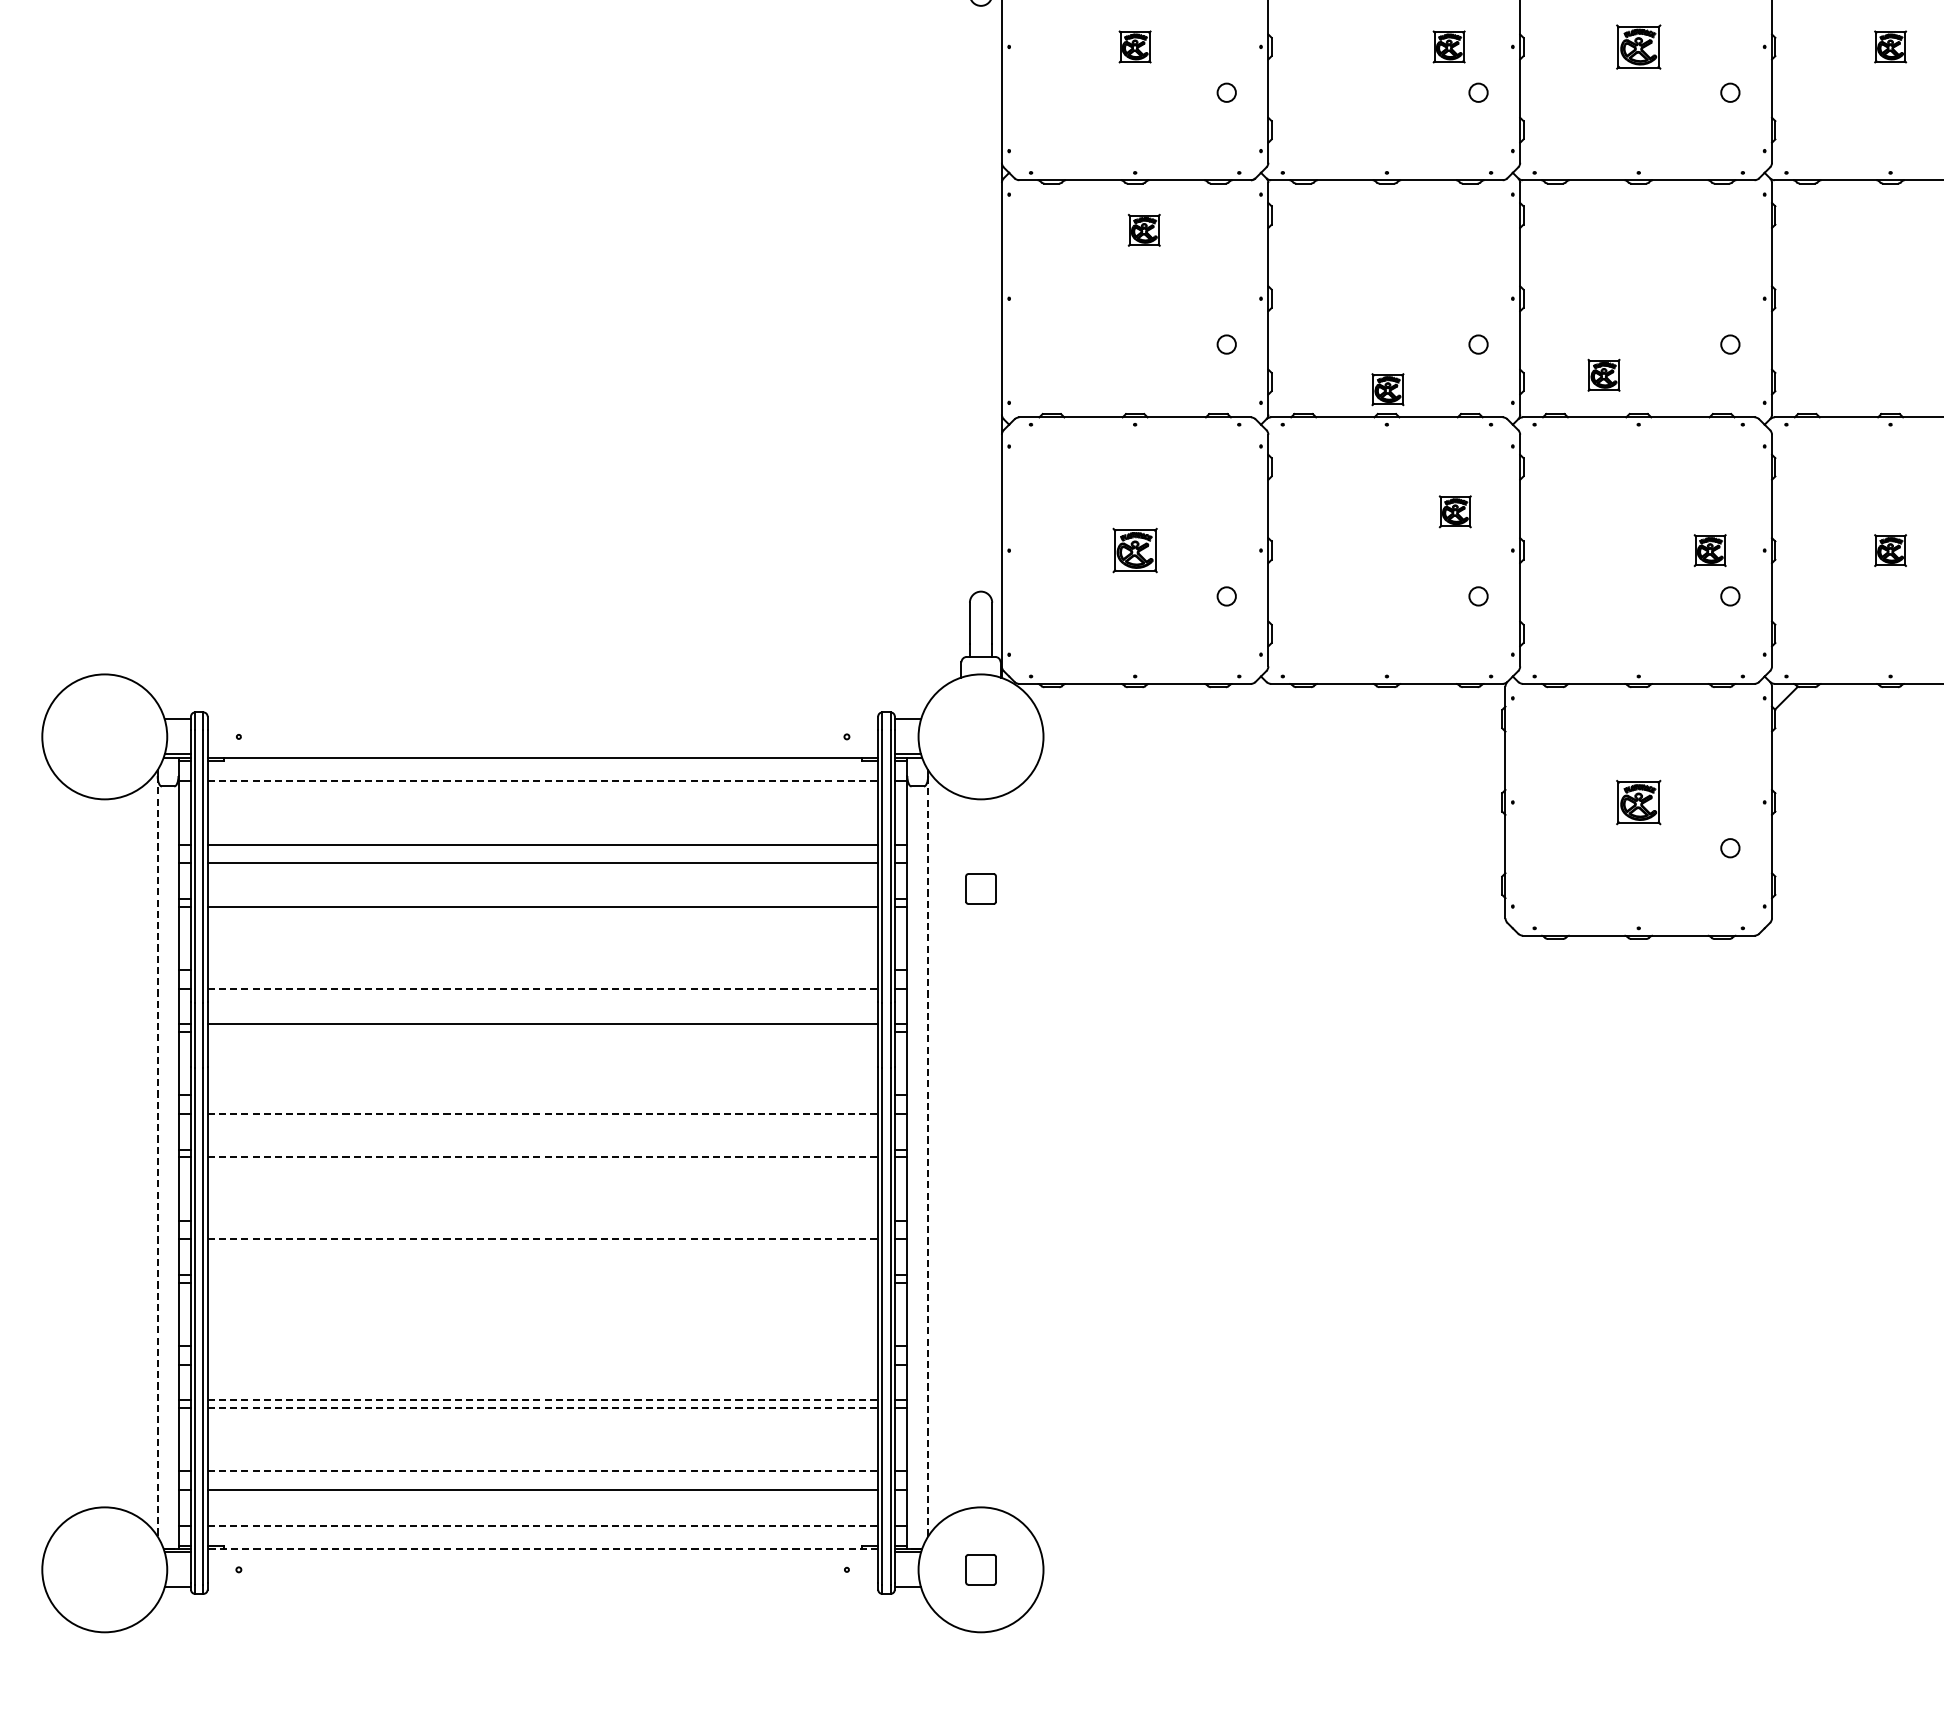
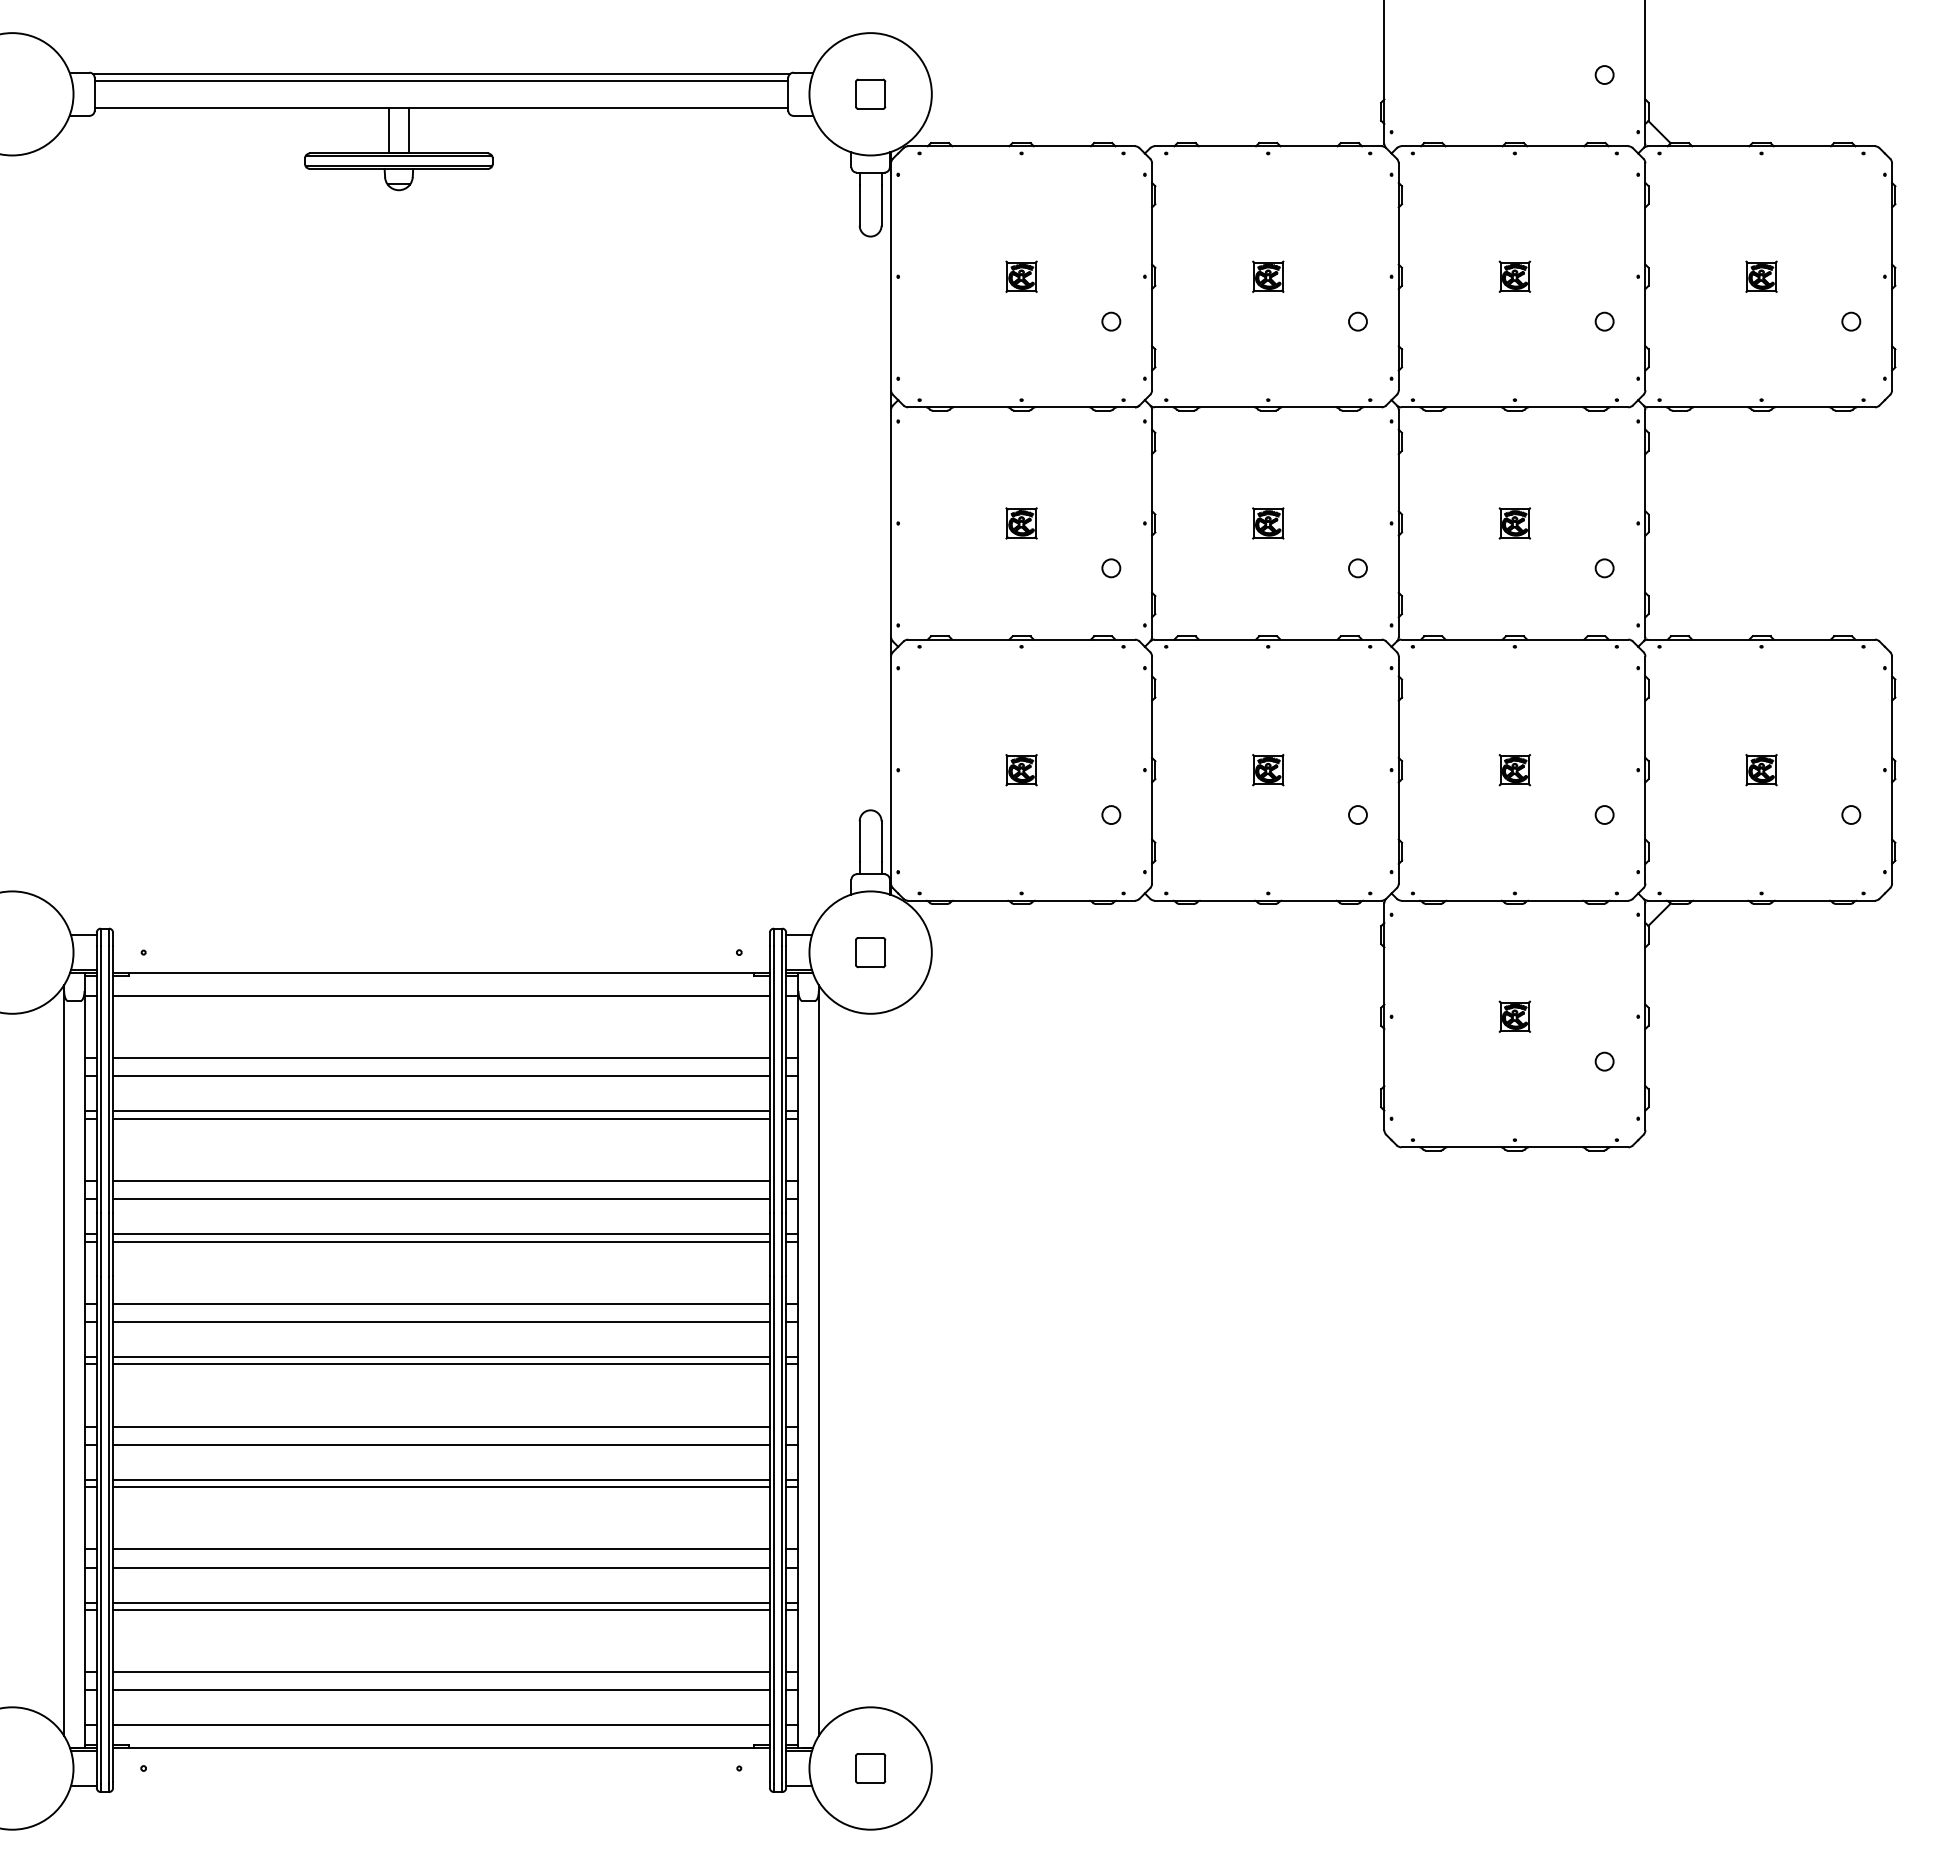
part: (1449, 46) -> (1268, 276), moved
part: (1638, 46) -> (1514, 276), size x0.71
part: (1144, 230) -> (1021, 523), moved
part: (1603, 375) -> (1514, 523), moved
part: (1388, 389) -> (1268, 523), moved
part: (1455, 512) -> (1268, 770), moved
part: (1135, 550) -> (1021, 770), size x0.71
part: (1709, 550) -> (1514, 770), moved
line: (543, 781) -> (442, 996), dashed -> solid
part: (1638, 802) -> (1514, 1016), size x0.71
part: (980, 888) -> (870, 952), moved
line: (542, 899) -> (441, 1111), added
line: (542, 969) -> (441, 1180), added
line: (543, 988) -> (442, 1199), dashed -> solid
line: (542, 1031) -> (441, 1241), added
line: (542, 1095) -> (441, 1303), added
line: (543, 1114) -> (442, 1322), dashed -> solid
line: (542, 1149) -> (441, 1356), added
line: (927, 1155) -> (818, 1362), dashed -> solid
line: (158, 1156) -> (64, 1363), dashed -> solid
line: (543, 1157) -> (442, 1364), dashed -> solid
line: (542, 1220) -> (441, 1426), added
line: (543, 1239) -> (442, 1444), dashed -> solid
line: (542, 1274) -> (441, 1479), added
line: (542, 1282) -> (441, 1487), added
line: (542, 1346) -> (441, 1549), added
line: (542, 1364) -> (441, 1567), added
line: (543, 1400) -> (442, 1602), dashed -> solid
line: (543, 1407) -> (442, 1609), dashed -> solid
line: (543, 1471) -> (442, 1672), dashed -> solid
line: (543, 1525) -> (442, 1725), dashed -> solid
line: (542, 1549) -> (441, 1748), dashed -> solid

